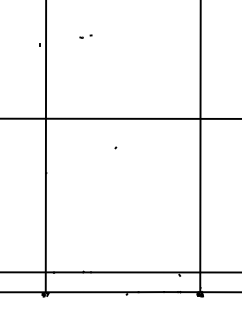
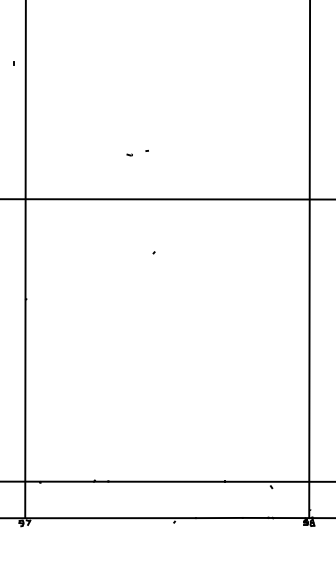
part: (85, 36) -> (136, 152), moved

